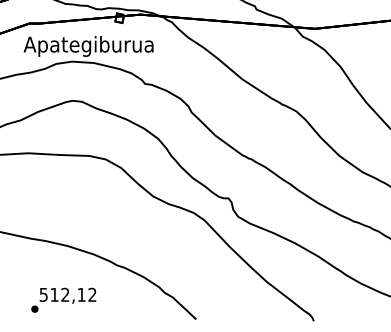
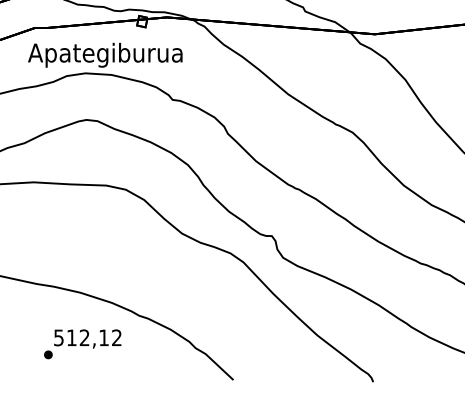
text: (63, 300) -> (82, 344), moved

